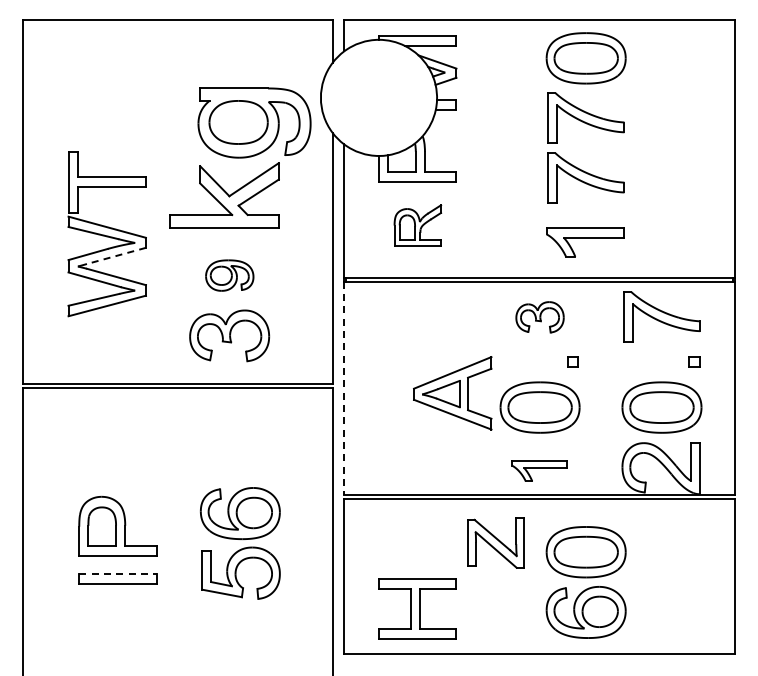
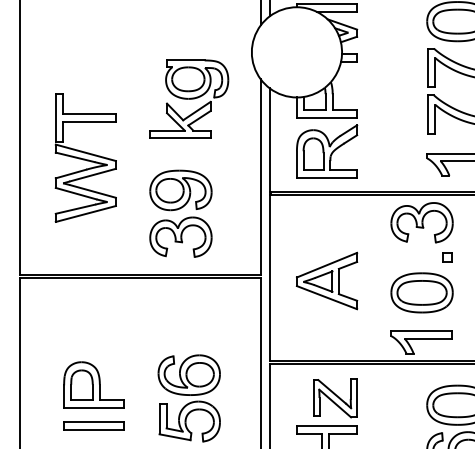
part: (240, 157) -> (189, 98), size x0.71
part: (417, 225) -> (326, 151), size x1.67
line: (116, 255) -> (93, 174), dashed -> solid
part: (229, 275) -> (180, 190), size x1.67
part: (539, 317) -> (421, 222), size x1.67
line: (344, 388) -> (270, 278), dashed -> solid
part: (452, 393) -> (326, 281), moved
part: (539, 471) -> (421, 342), size x1.43
part: (495, 542) -> (334, 397), moved
line: (117, 573) -> (93, 421), dashed -> solid

